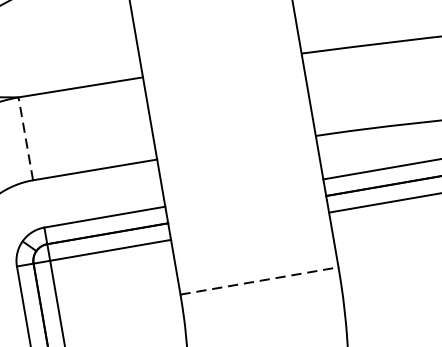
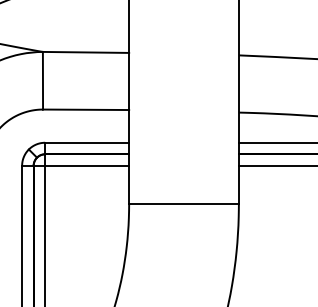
line: (25, 138) -> (42, 80), dashed -> solid
line: (260, 280) -> (184, 203), dashed -> solid

